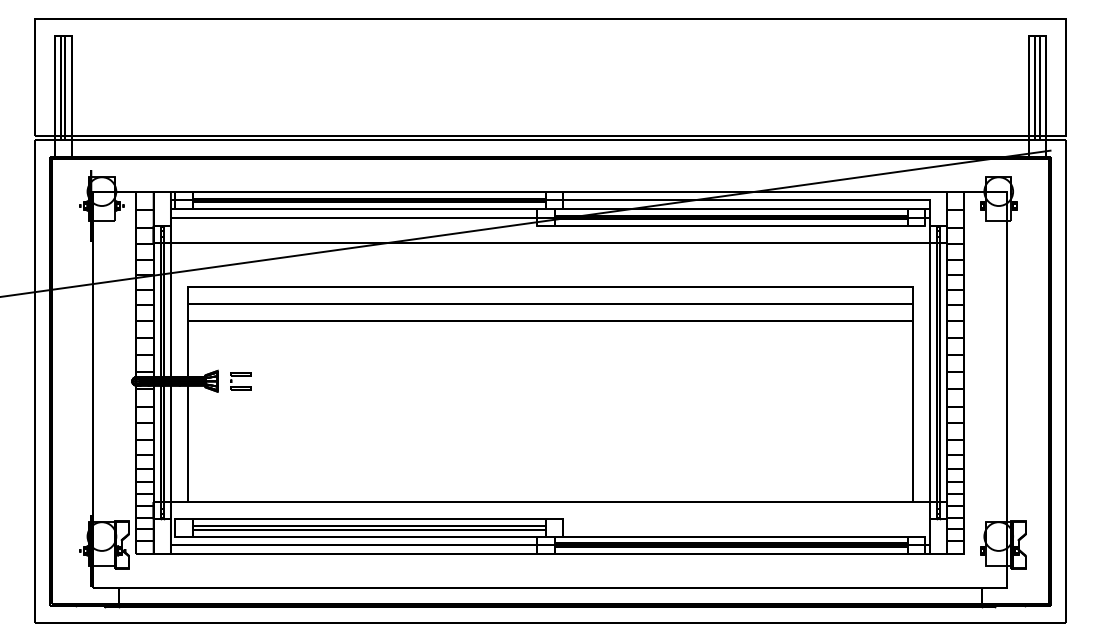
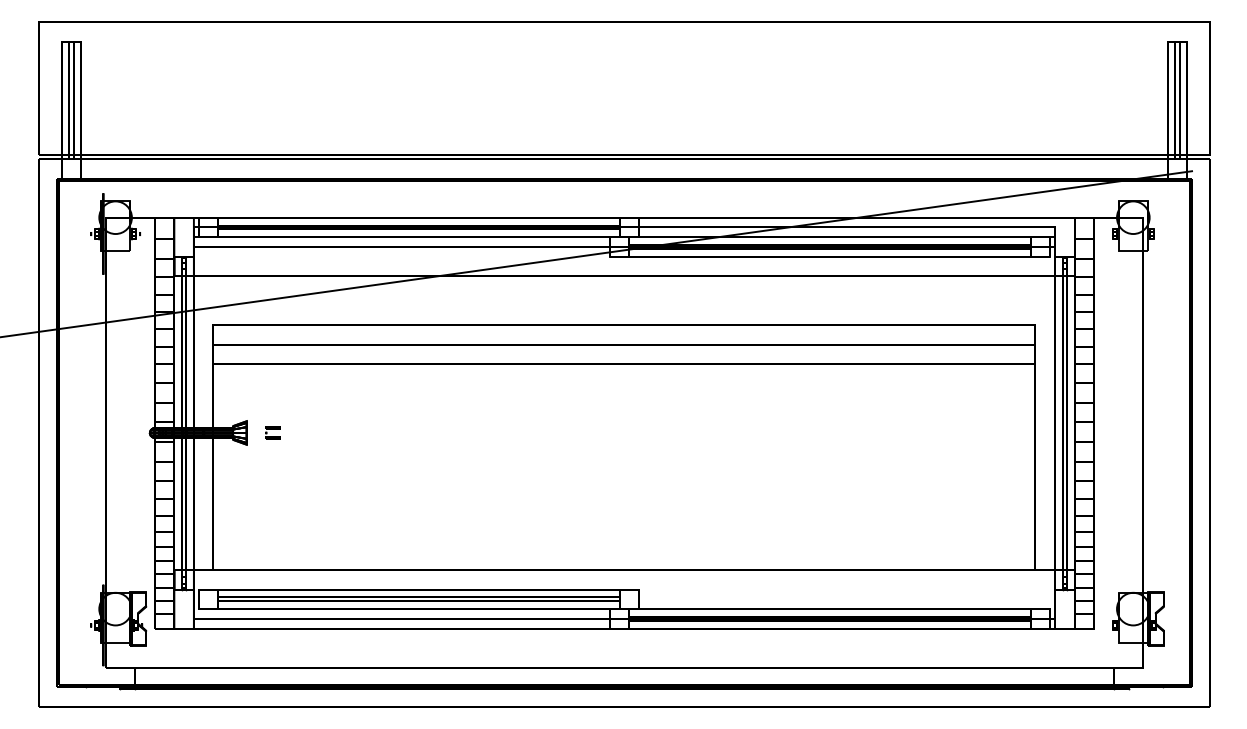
part: (240, 381) -> (272, 433), size x0.62

